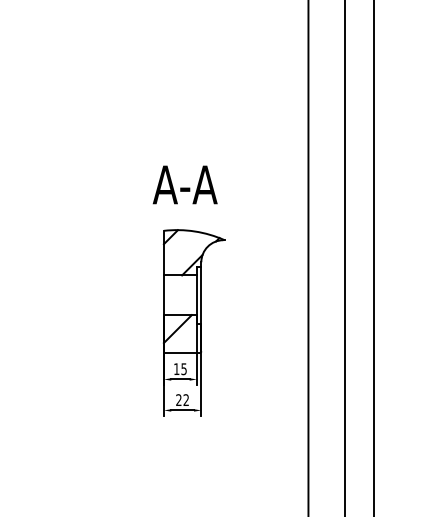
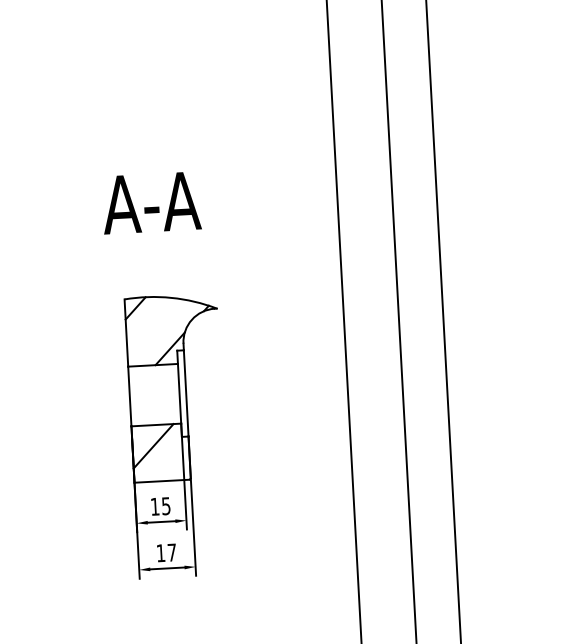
text: (184, 184) -> (150, 202), moved
text: (182, 399) -> (166, 551), 22 -> 17

